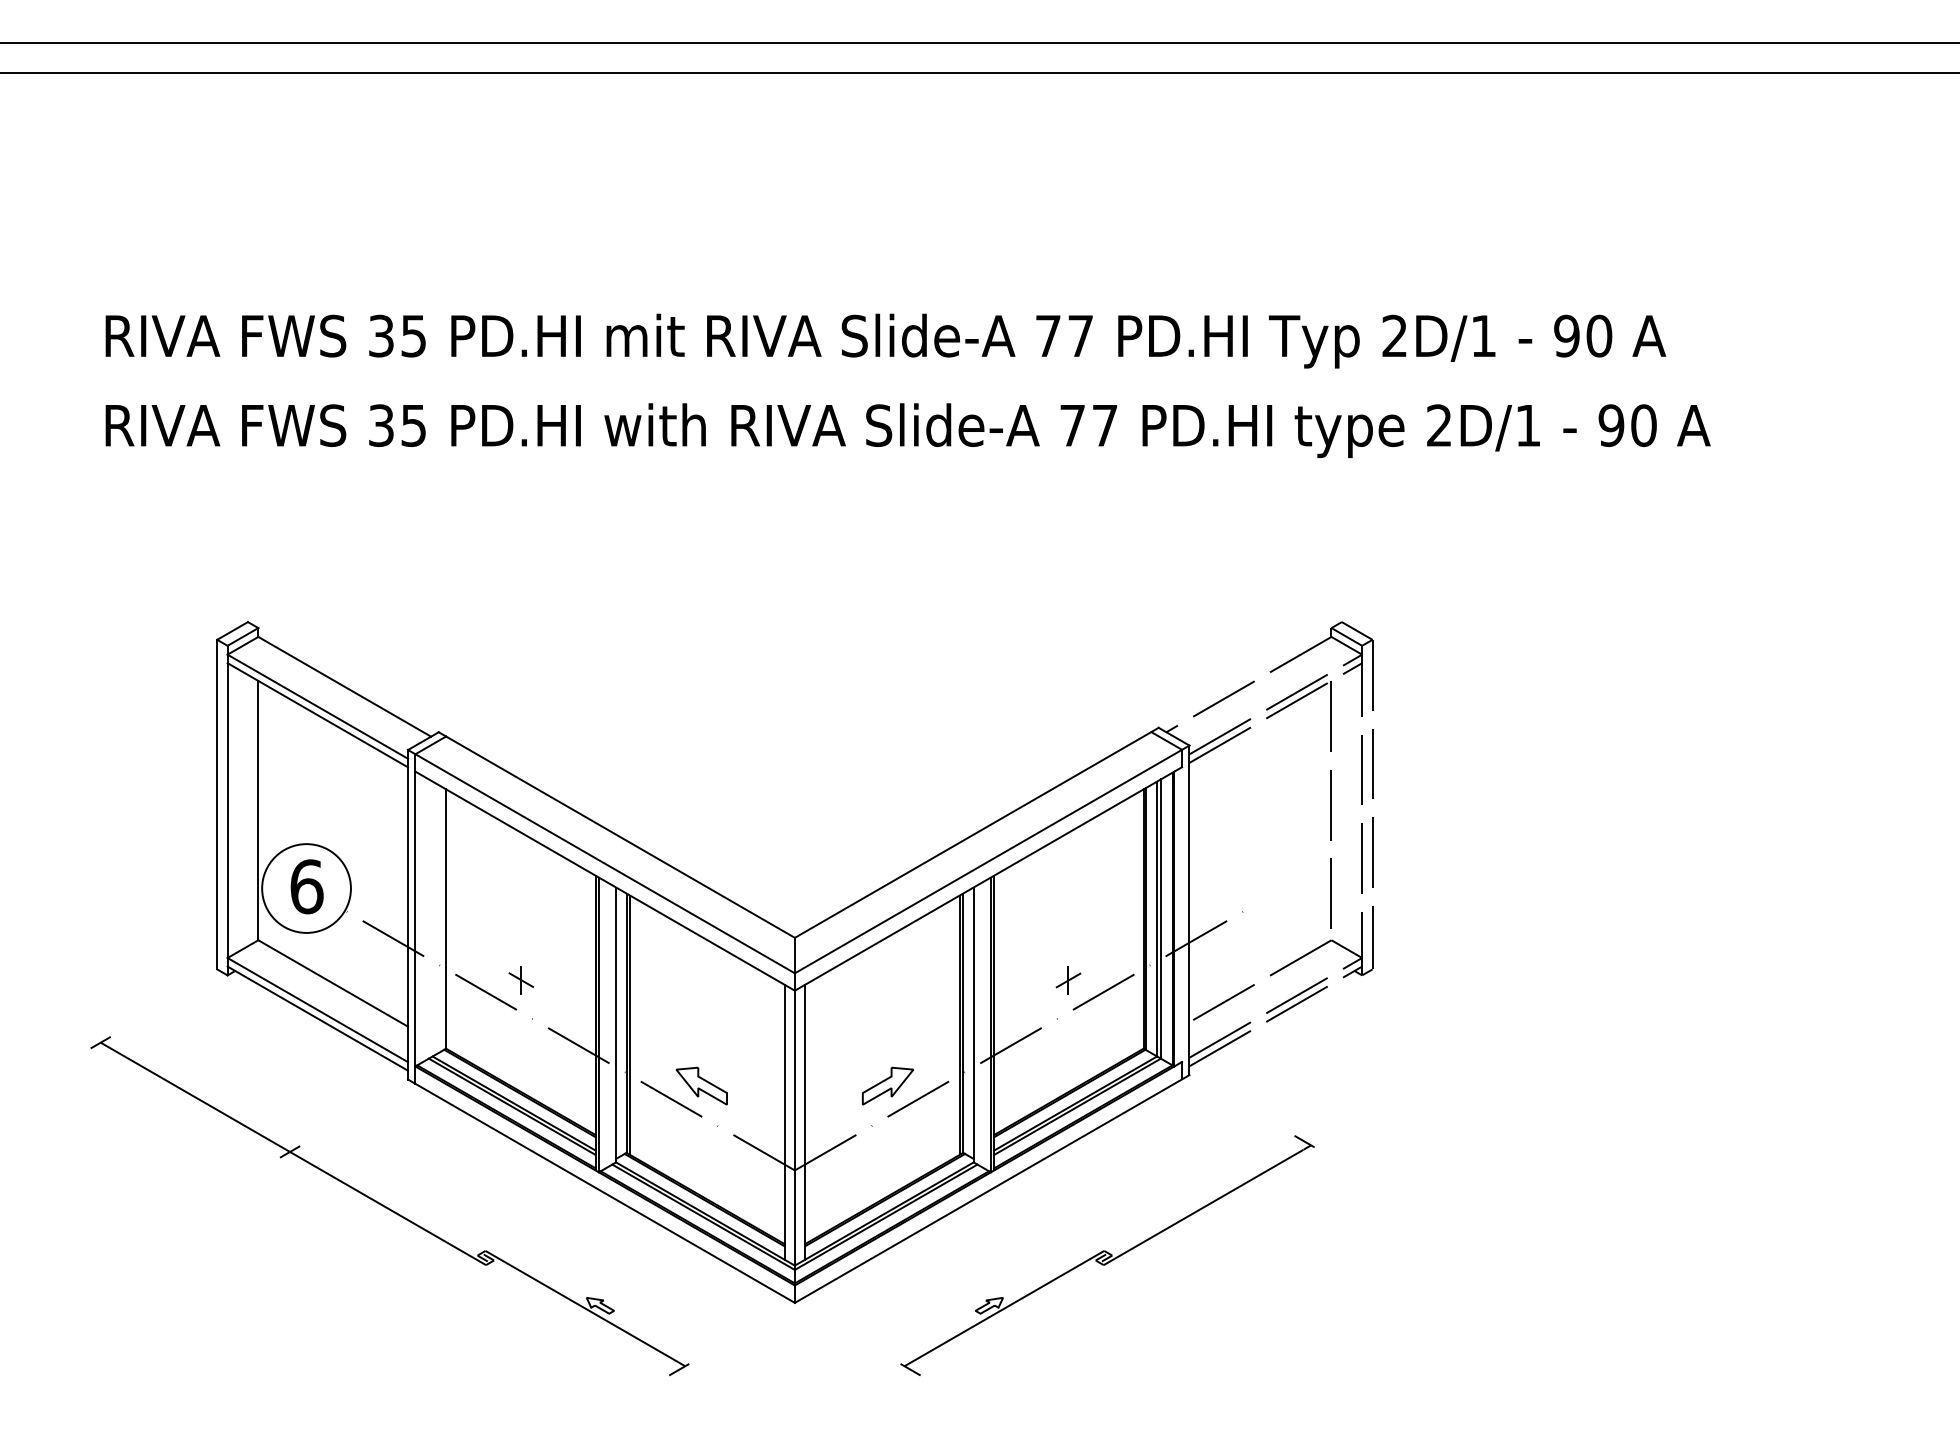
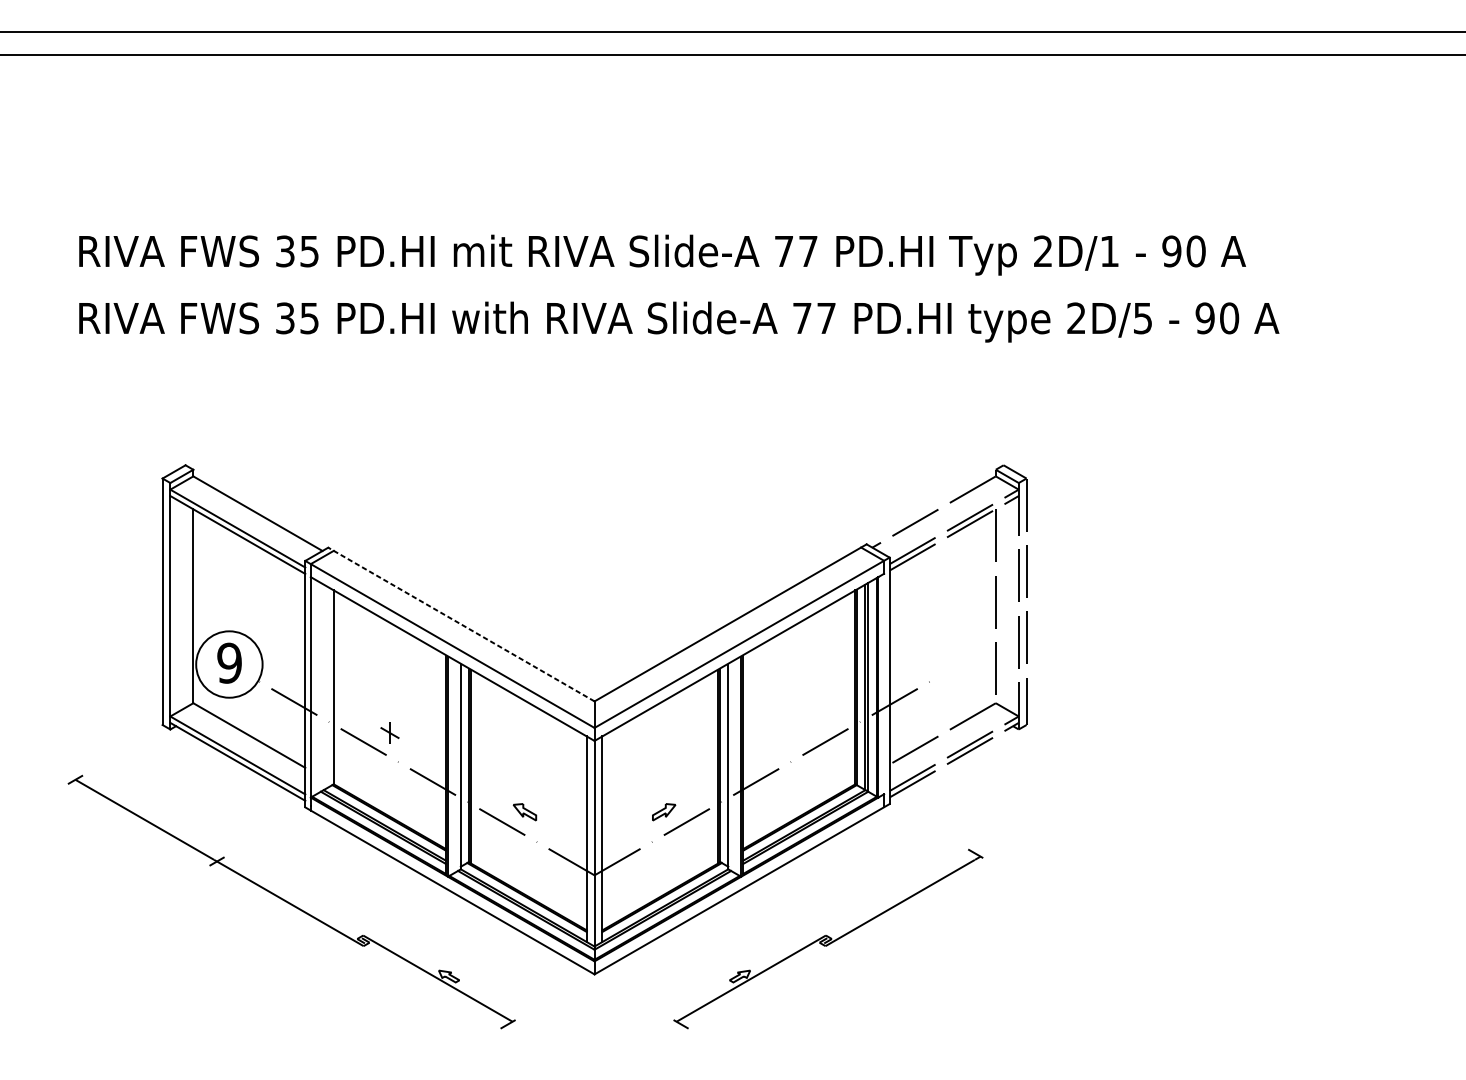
text: (1528, 426) -> (1143, 319), 2D/1 -> 2D/5
line: (616, 835) -> (461, 624), solid -> dashed
text: (306, 886) -> (229, 663), 6 -> 9
part: (1068, 980) -> (799, 733), removed
part: (701, 1085) -> (524, 811), size x0.6
part: (887, 1085) -> (663, 811), size x0.6

